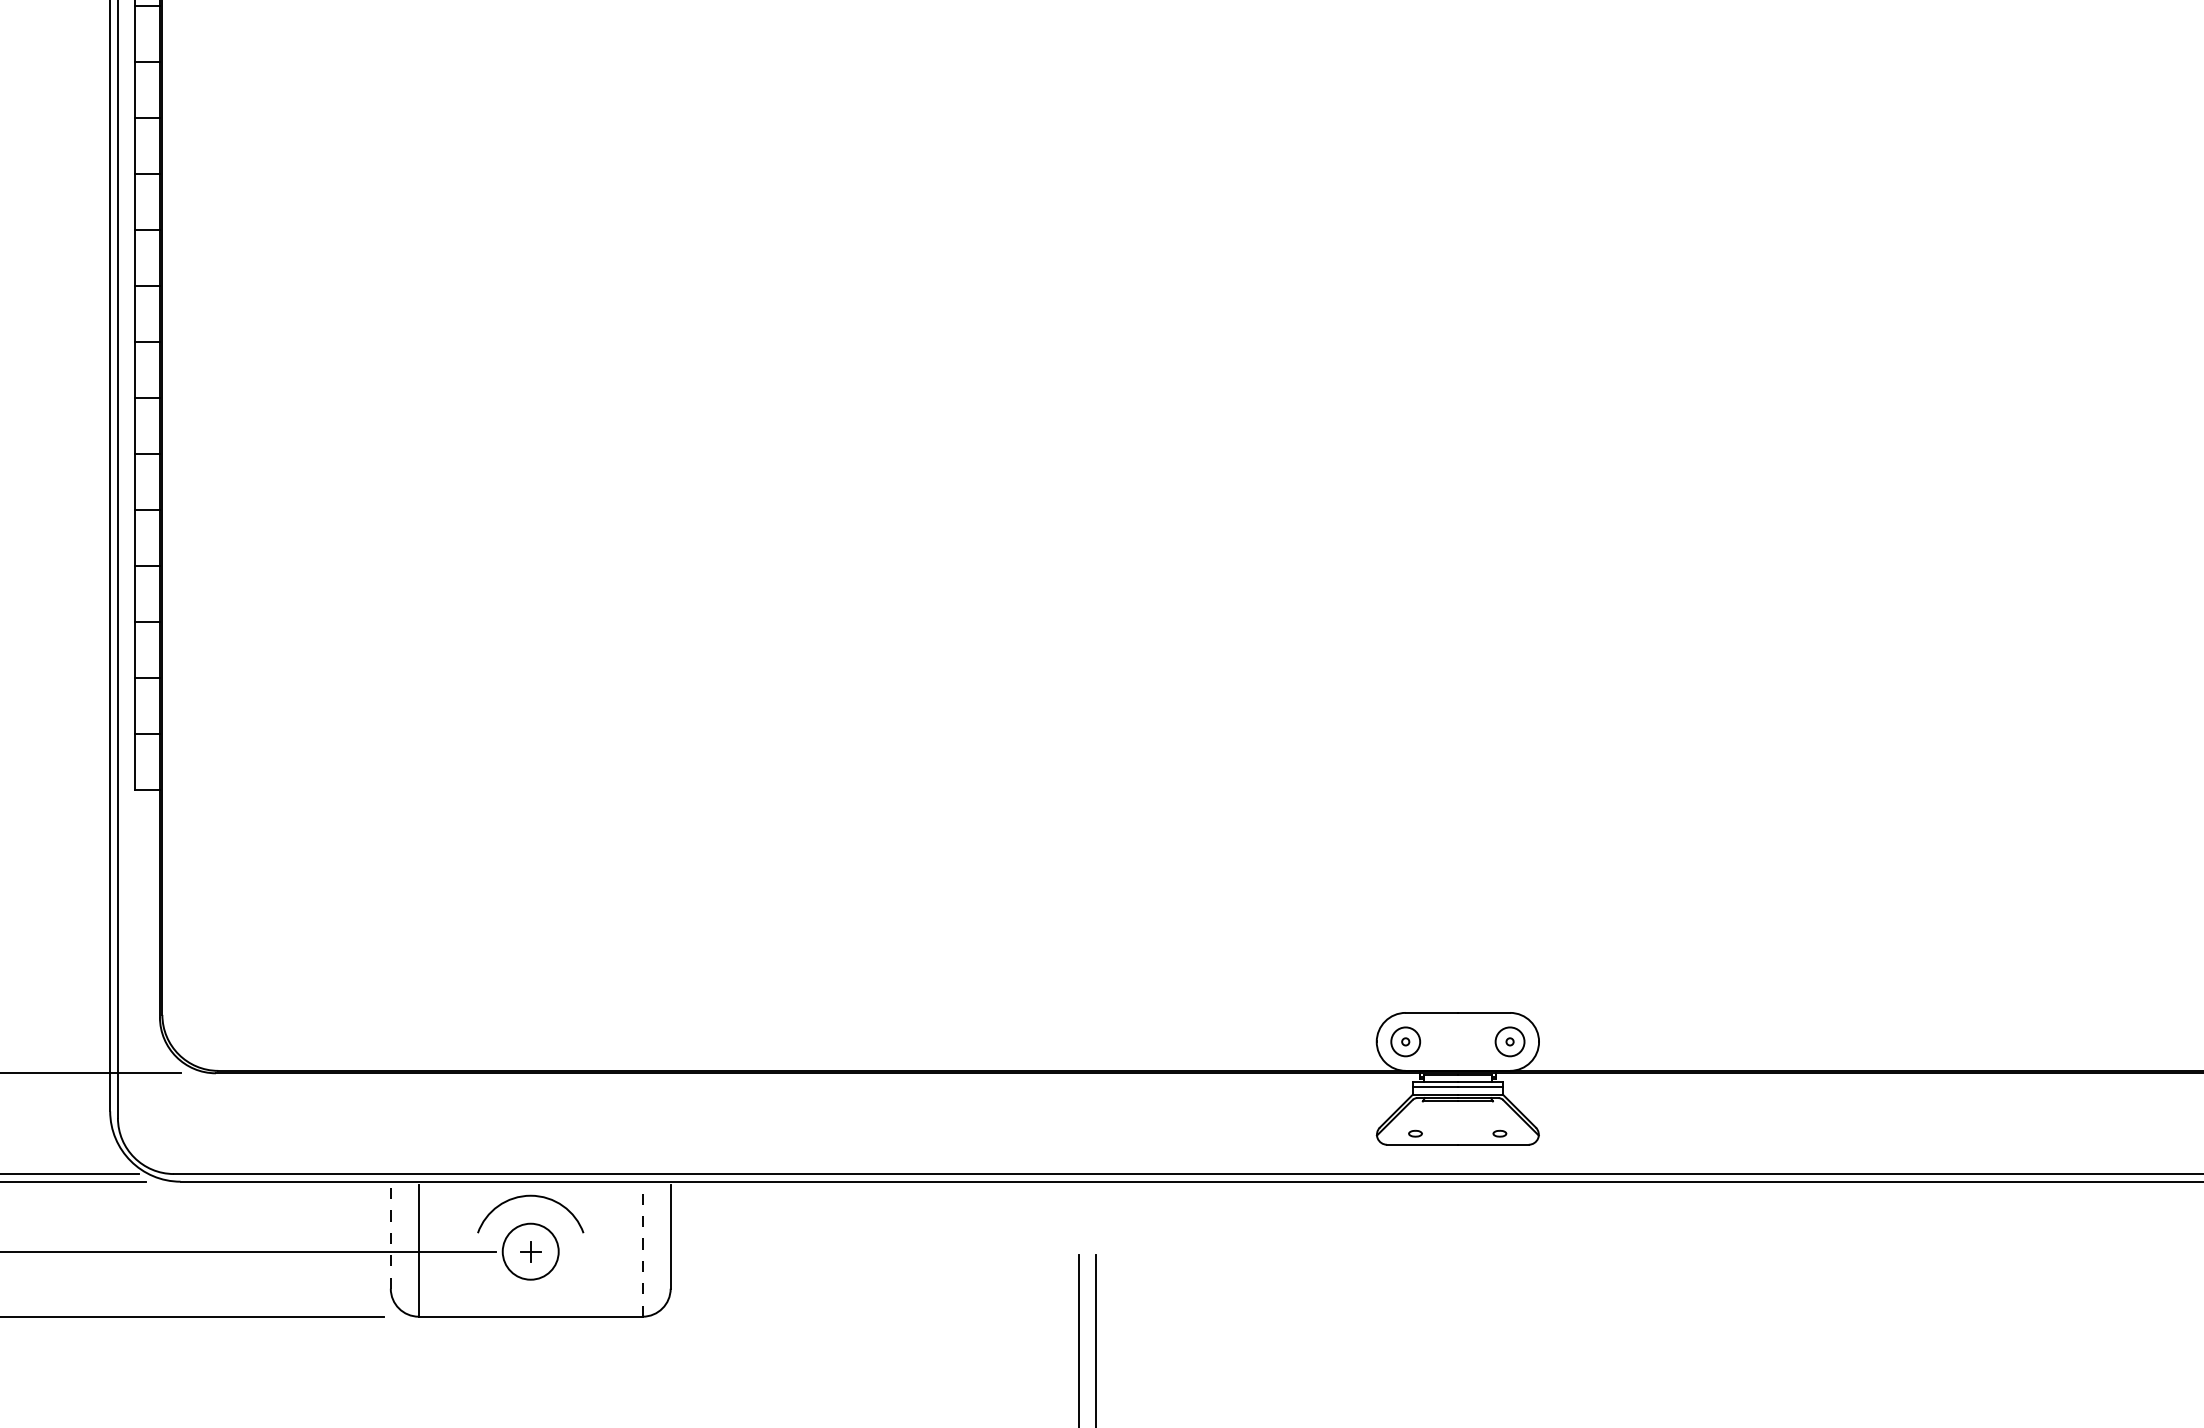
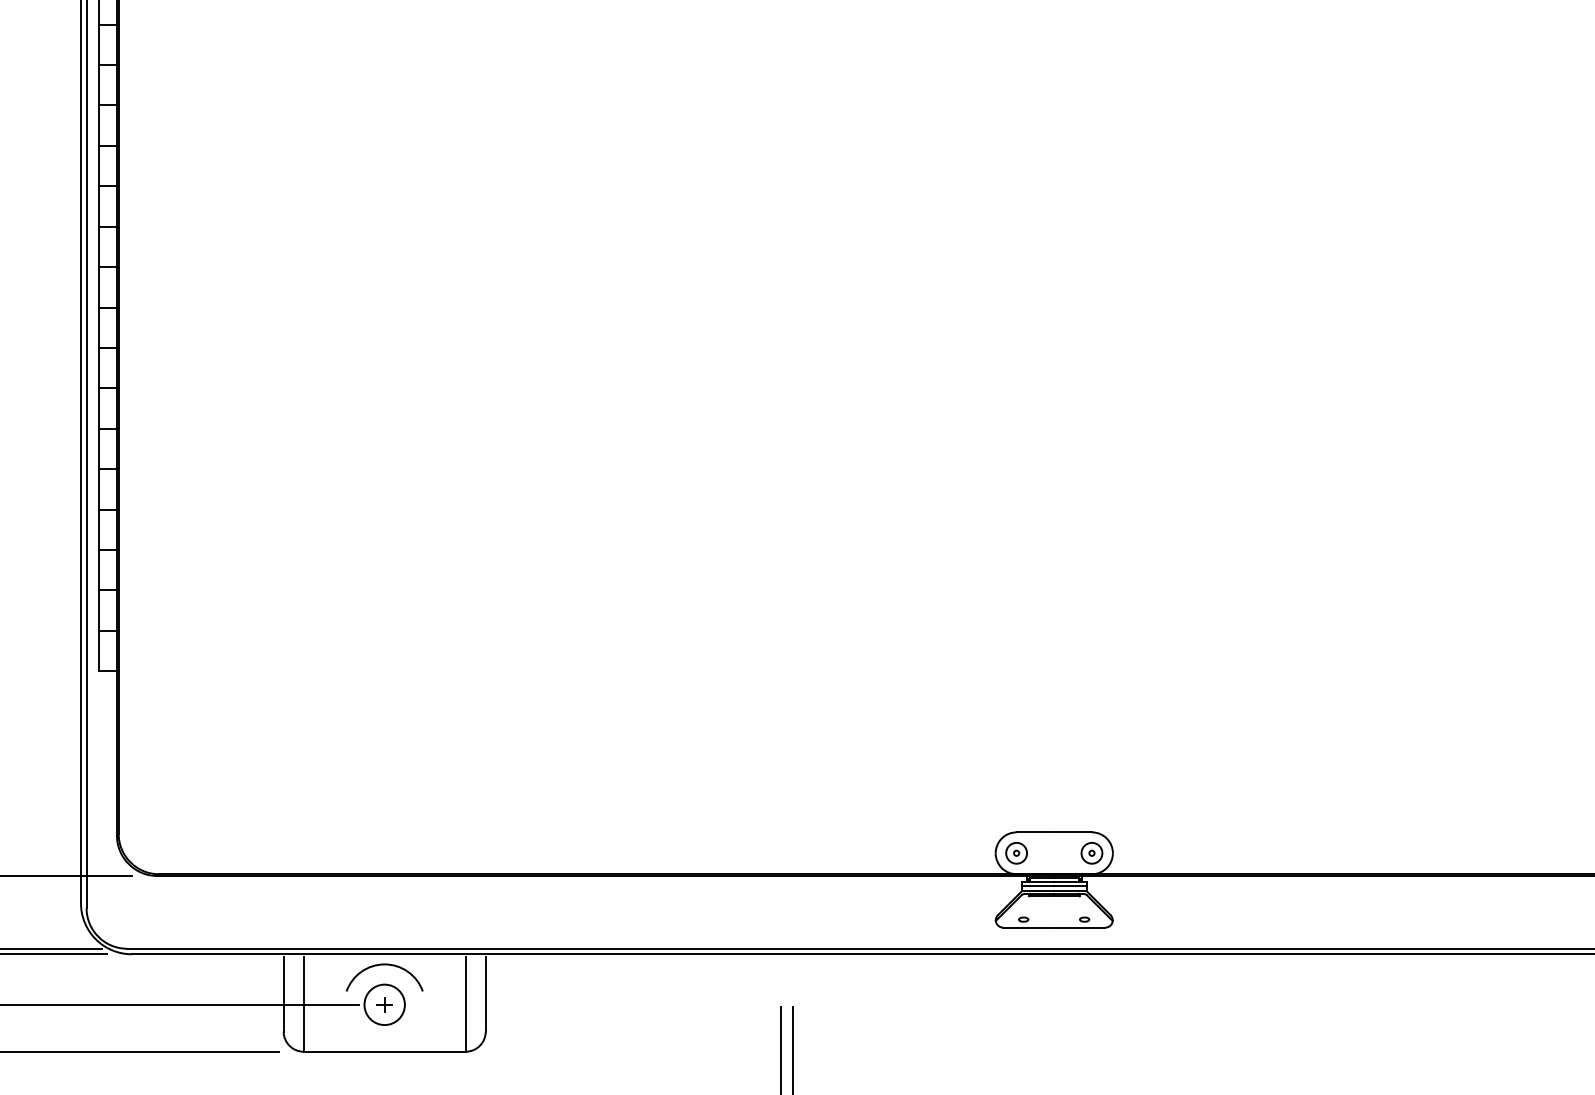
line: (390, 1236) -> (283, 993), dashed -> solid
line: (642, 1251) -> (465, 1004), dashed -> solid

